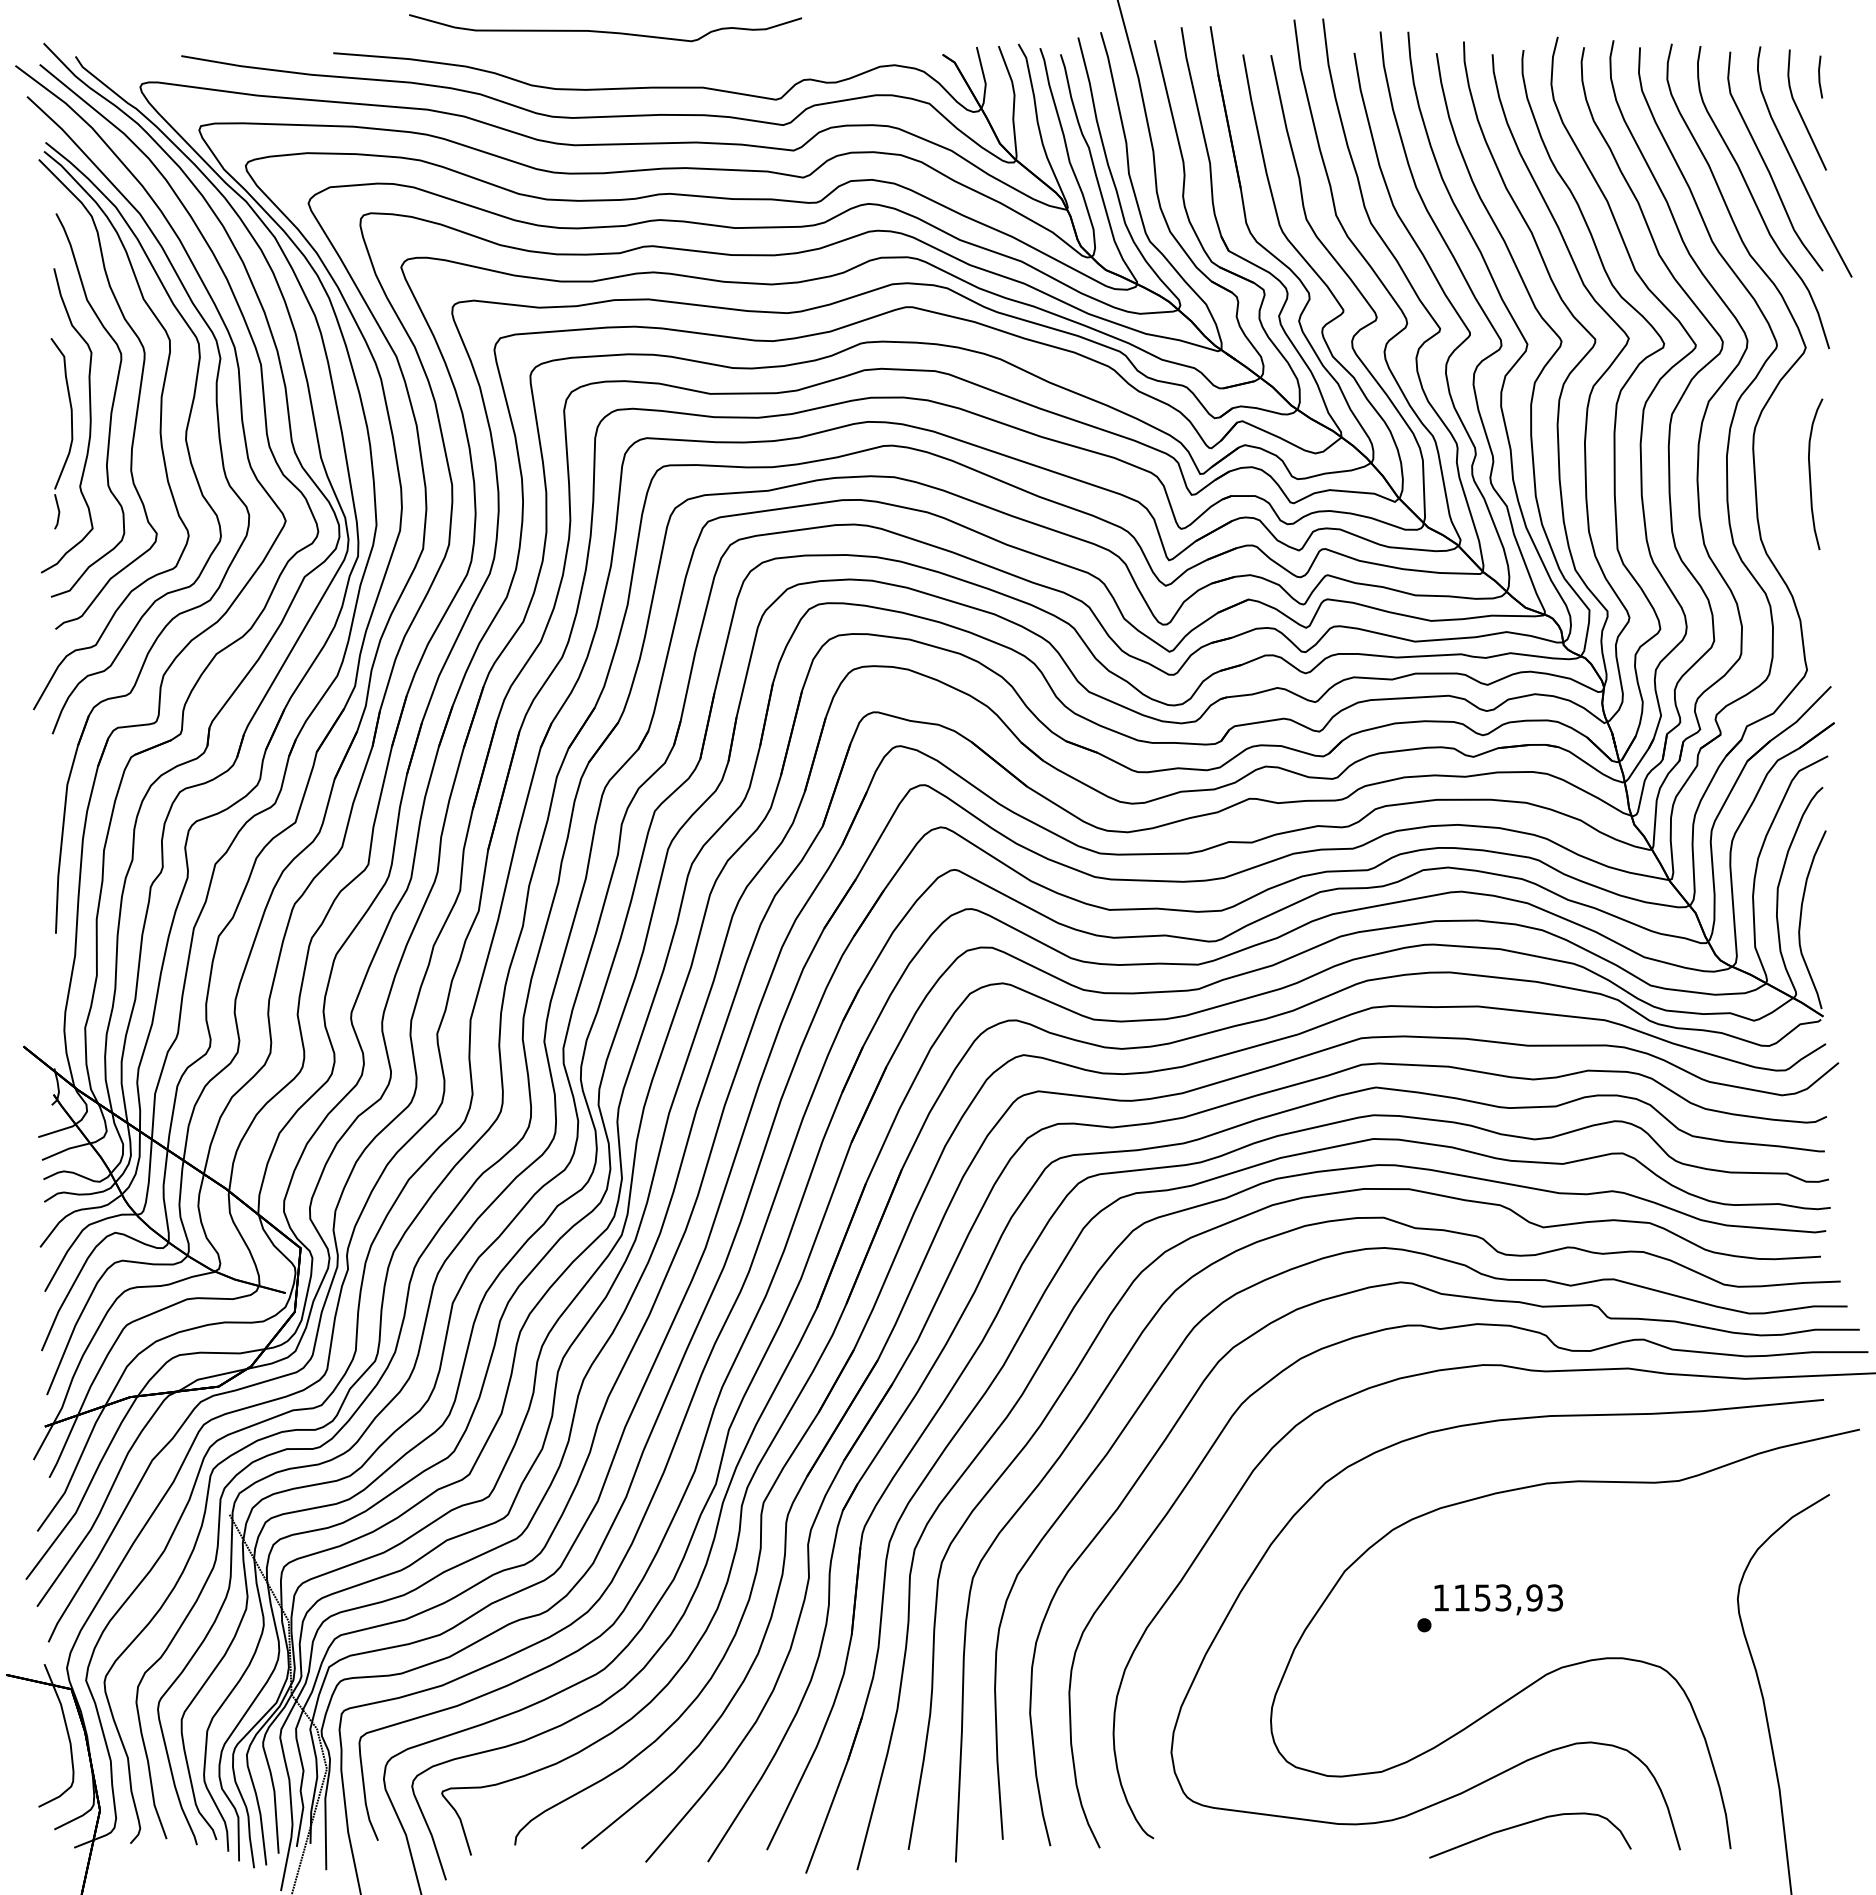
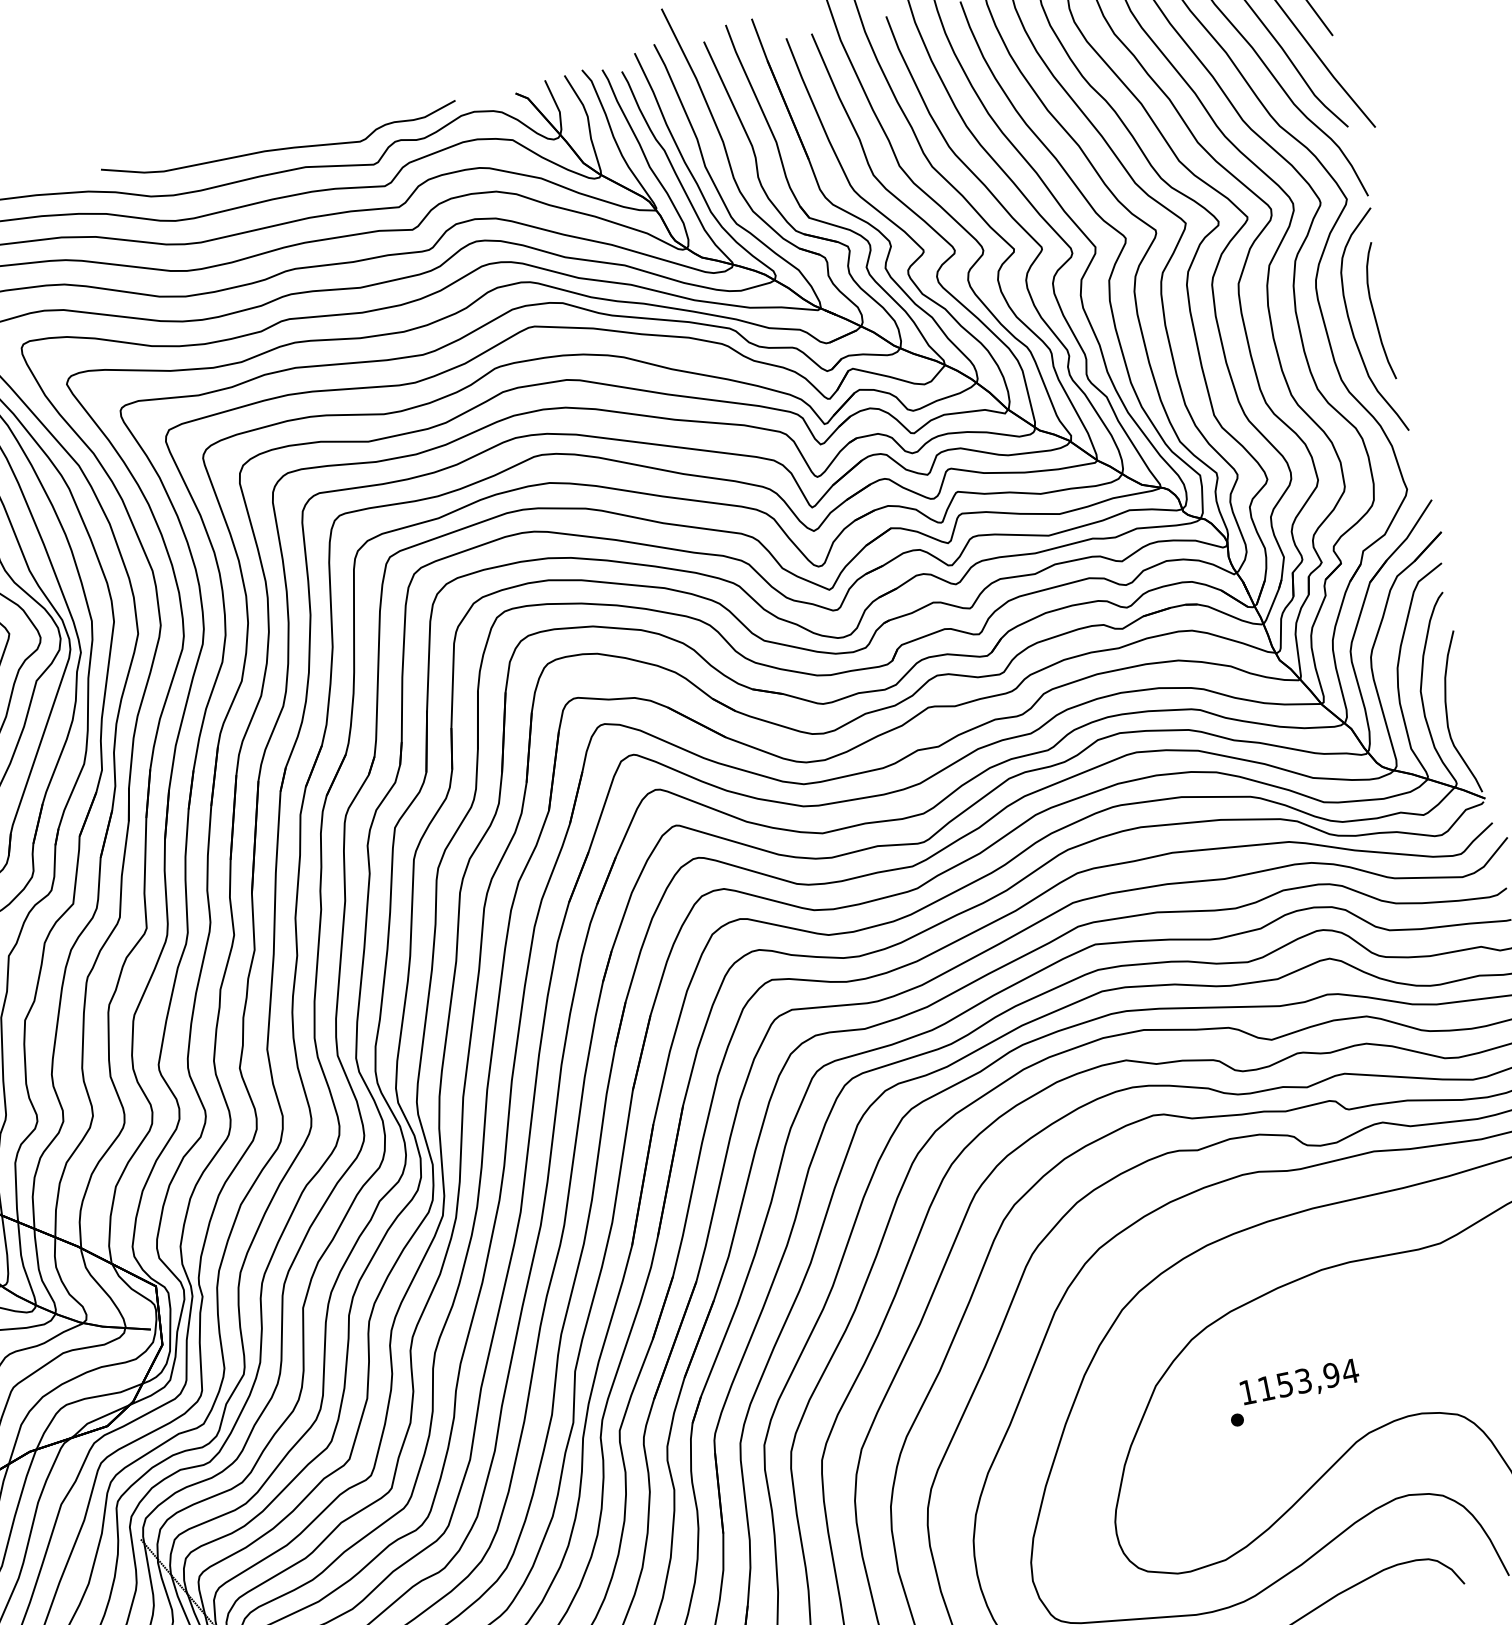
curve: (605, 31) -> (280, 148), moved
curve: (1783, 484) -> (1351, 326), added
text: (1554, 1597) -> (1349, 1371), 1153,93 -> 1153,94

